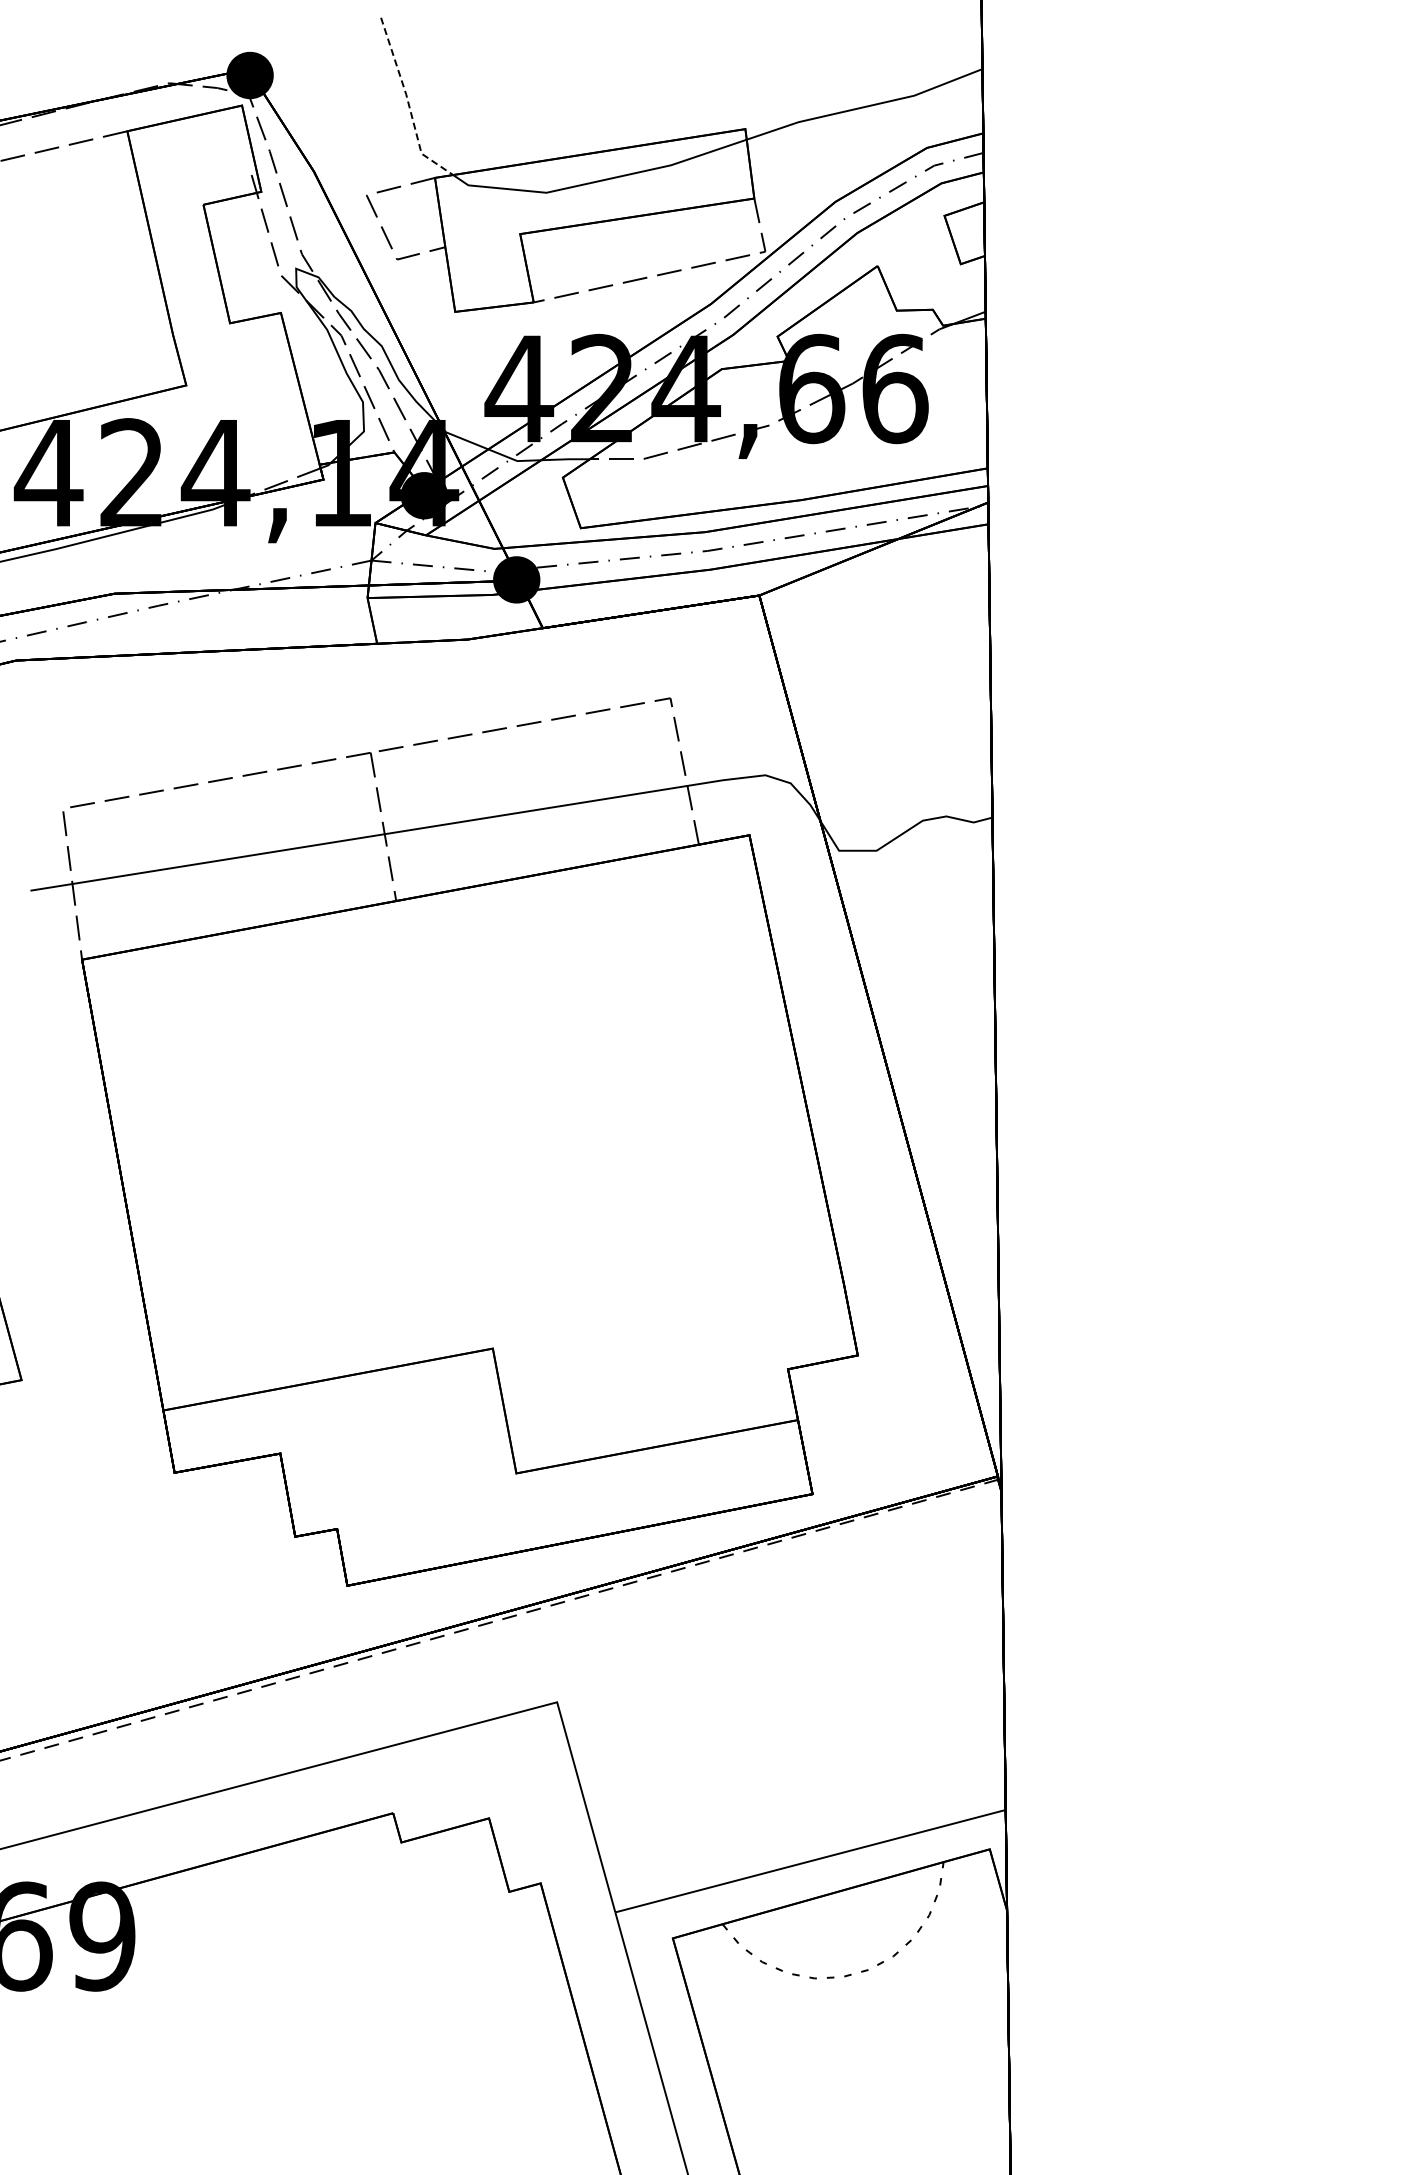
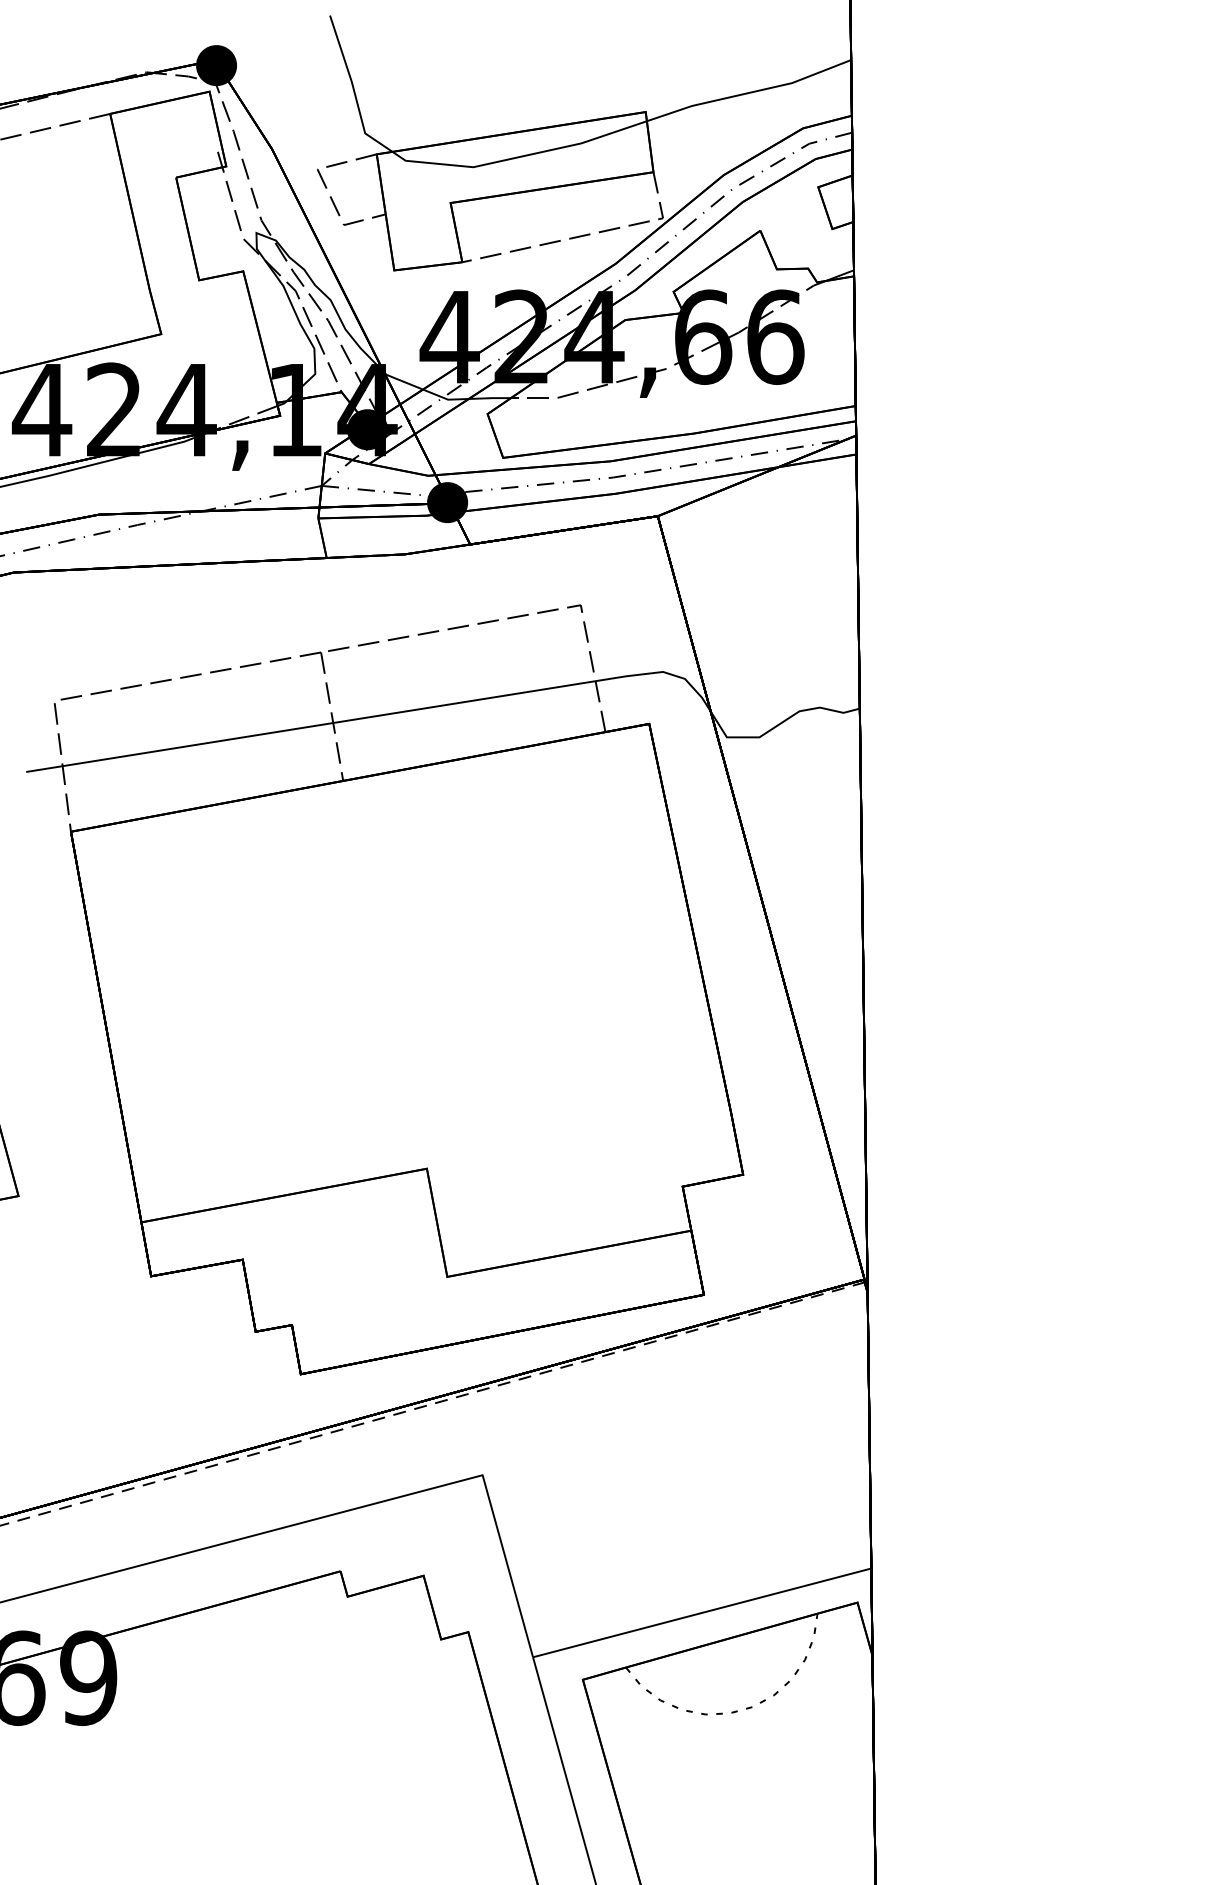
line: (408, 103) -> (353, 89), dashed -> solid

